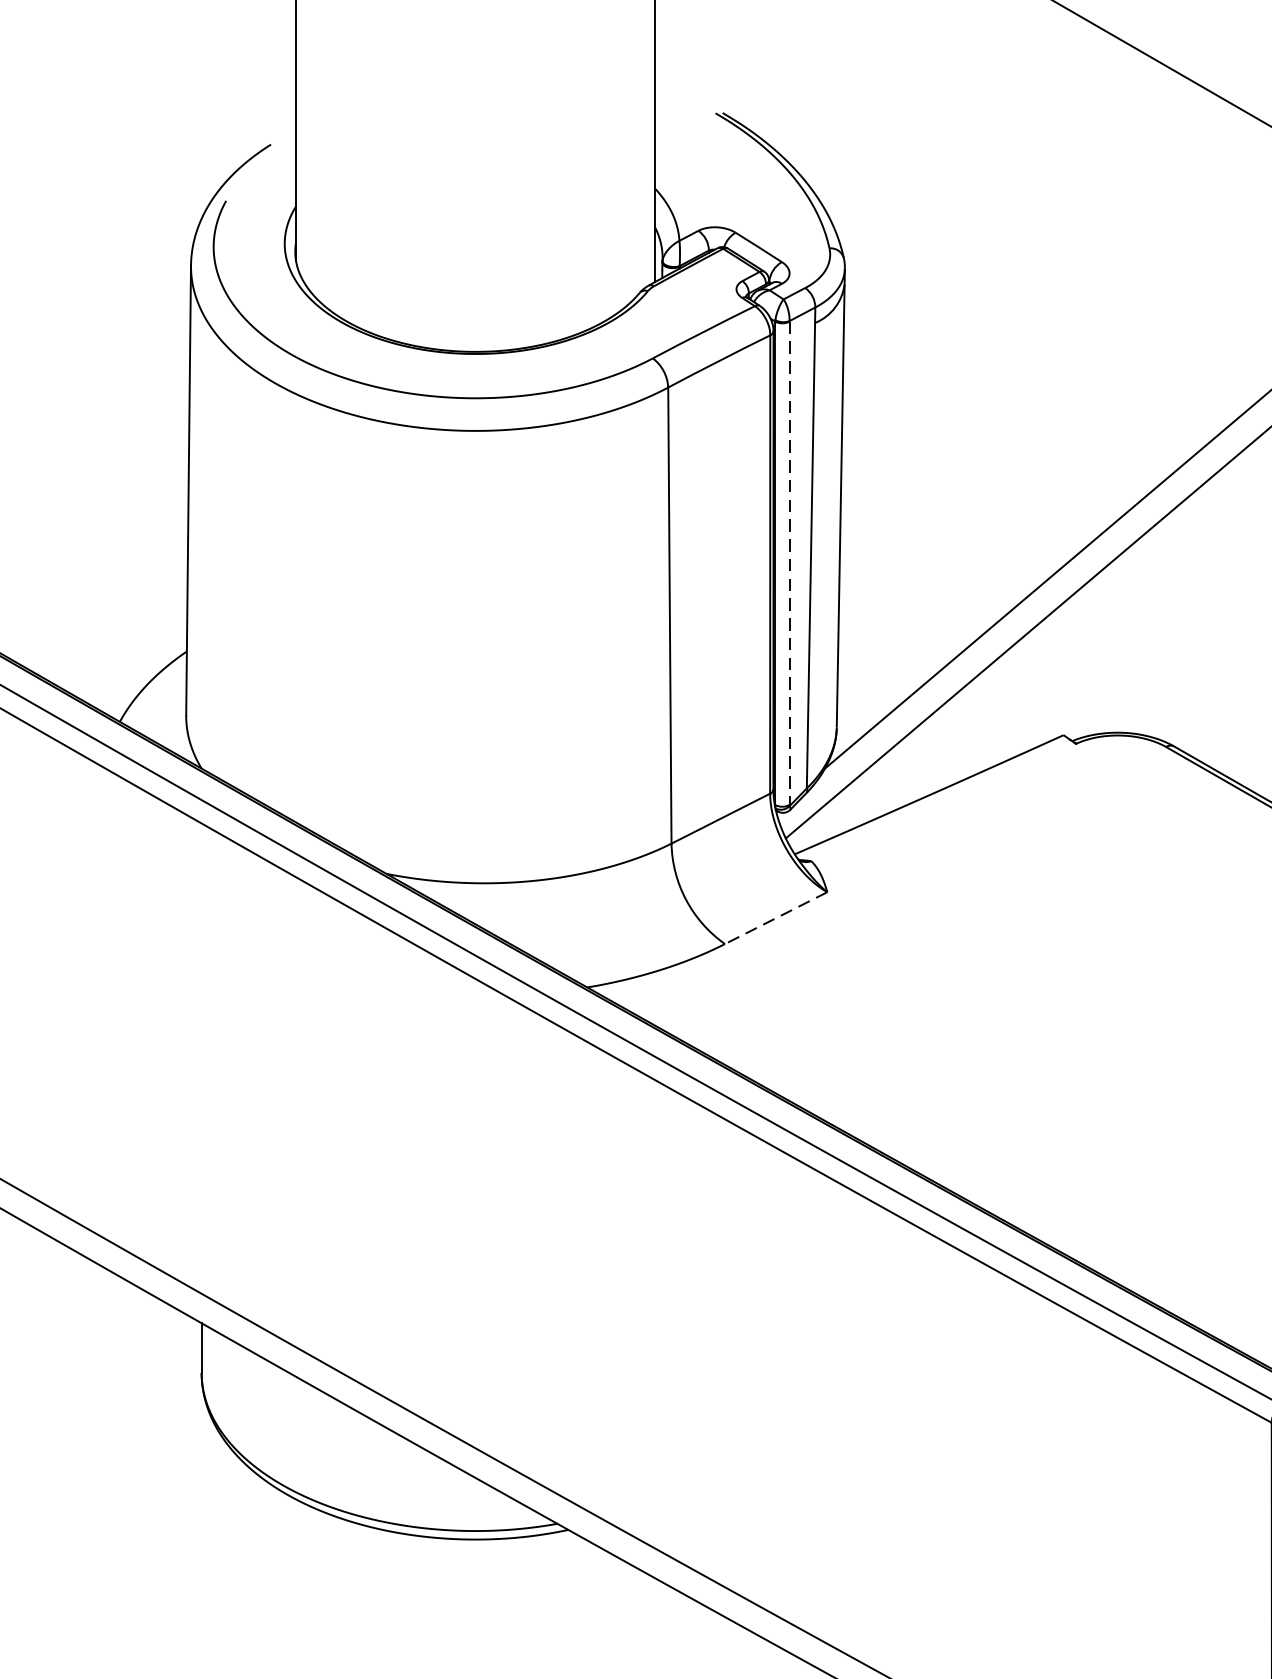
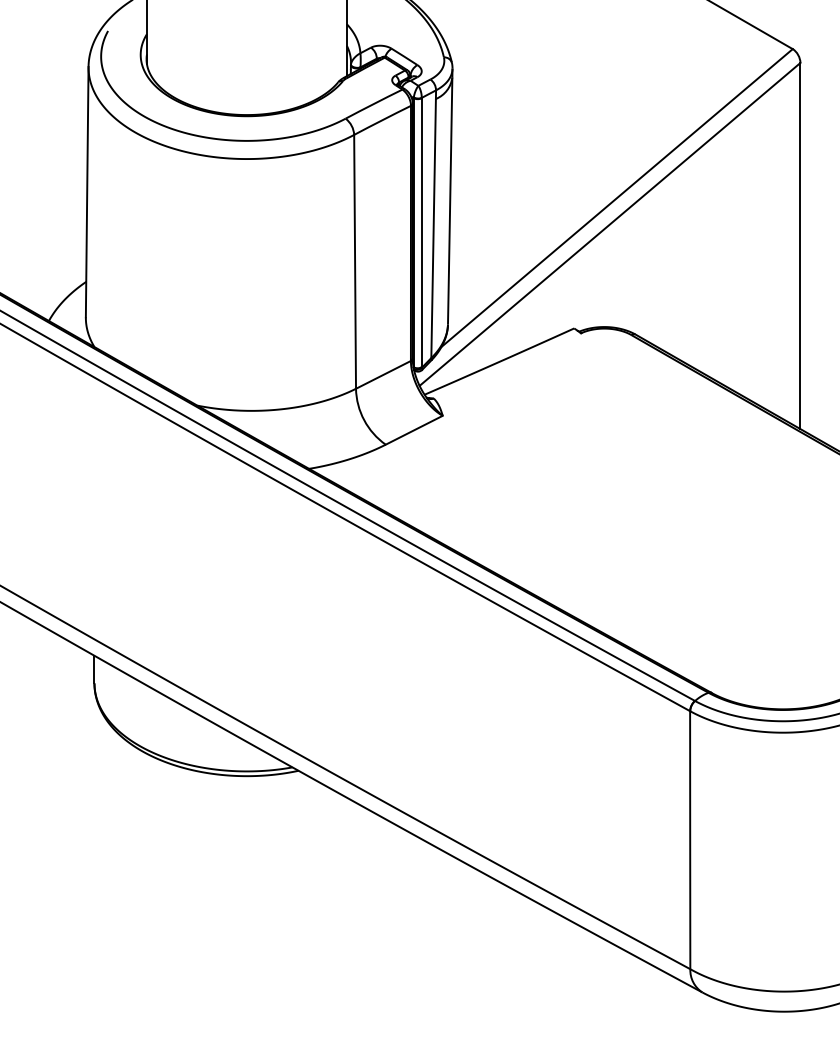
line: (789, 562) -> (421, 232), dashed -> solid
line: (776, 918) -> (414, 430), dashed -> solid

